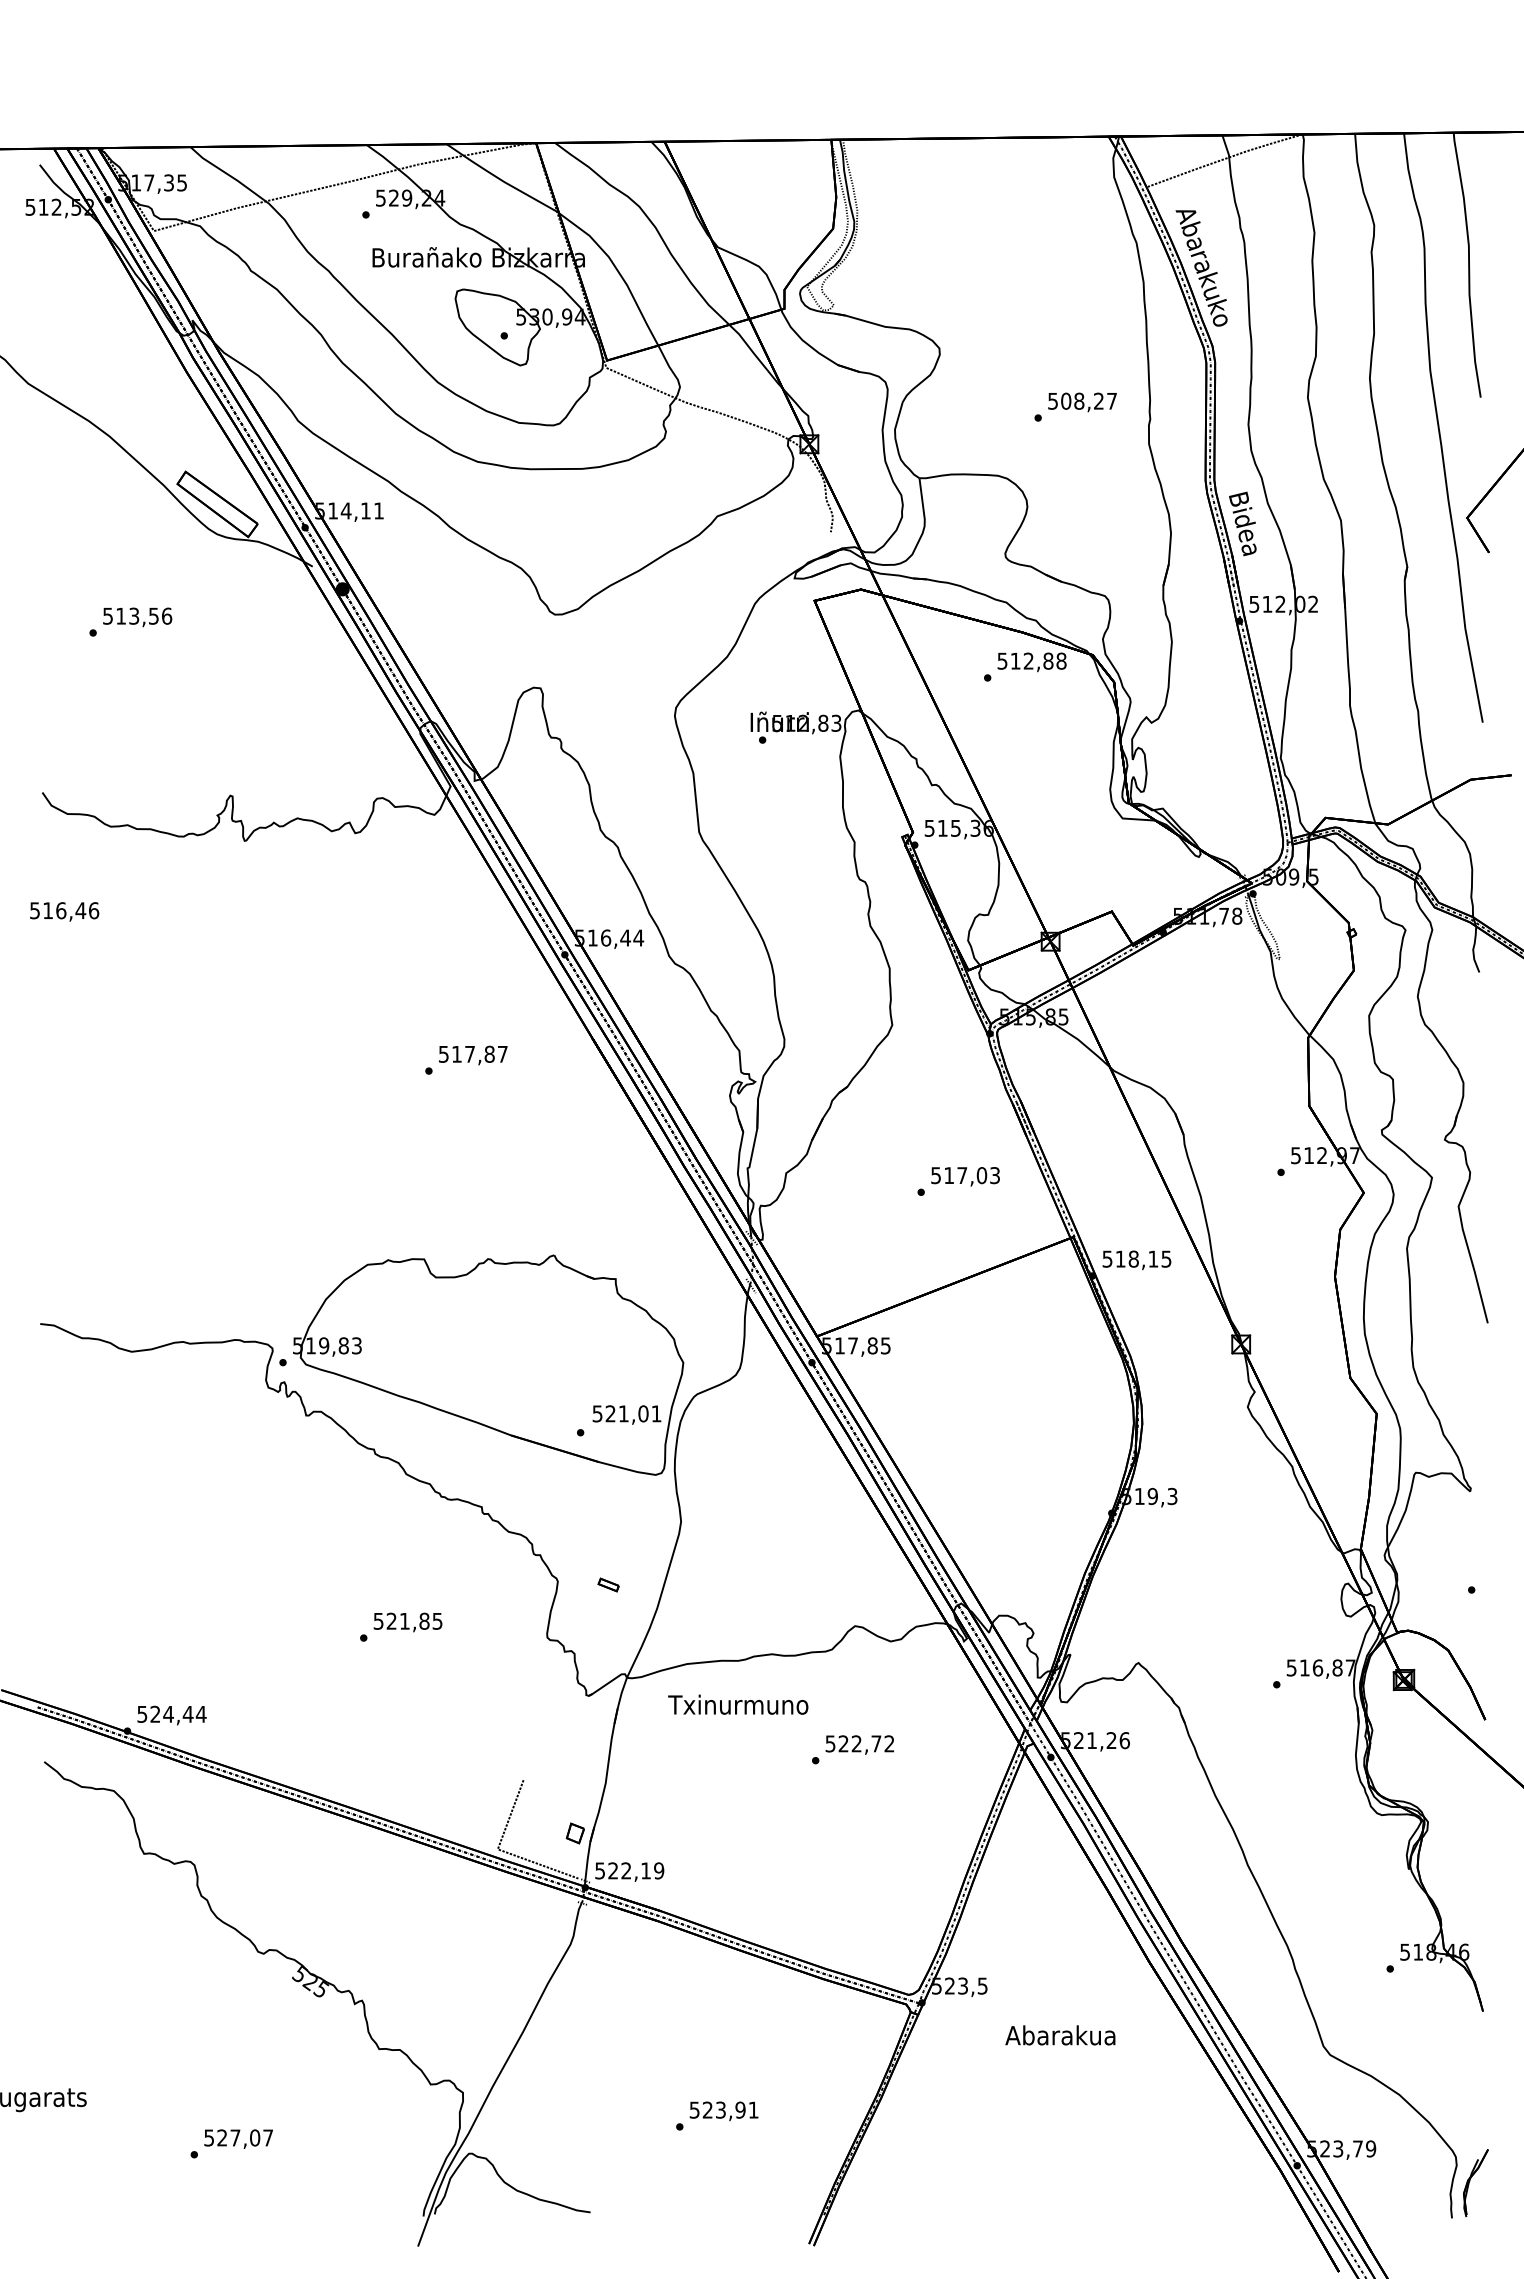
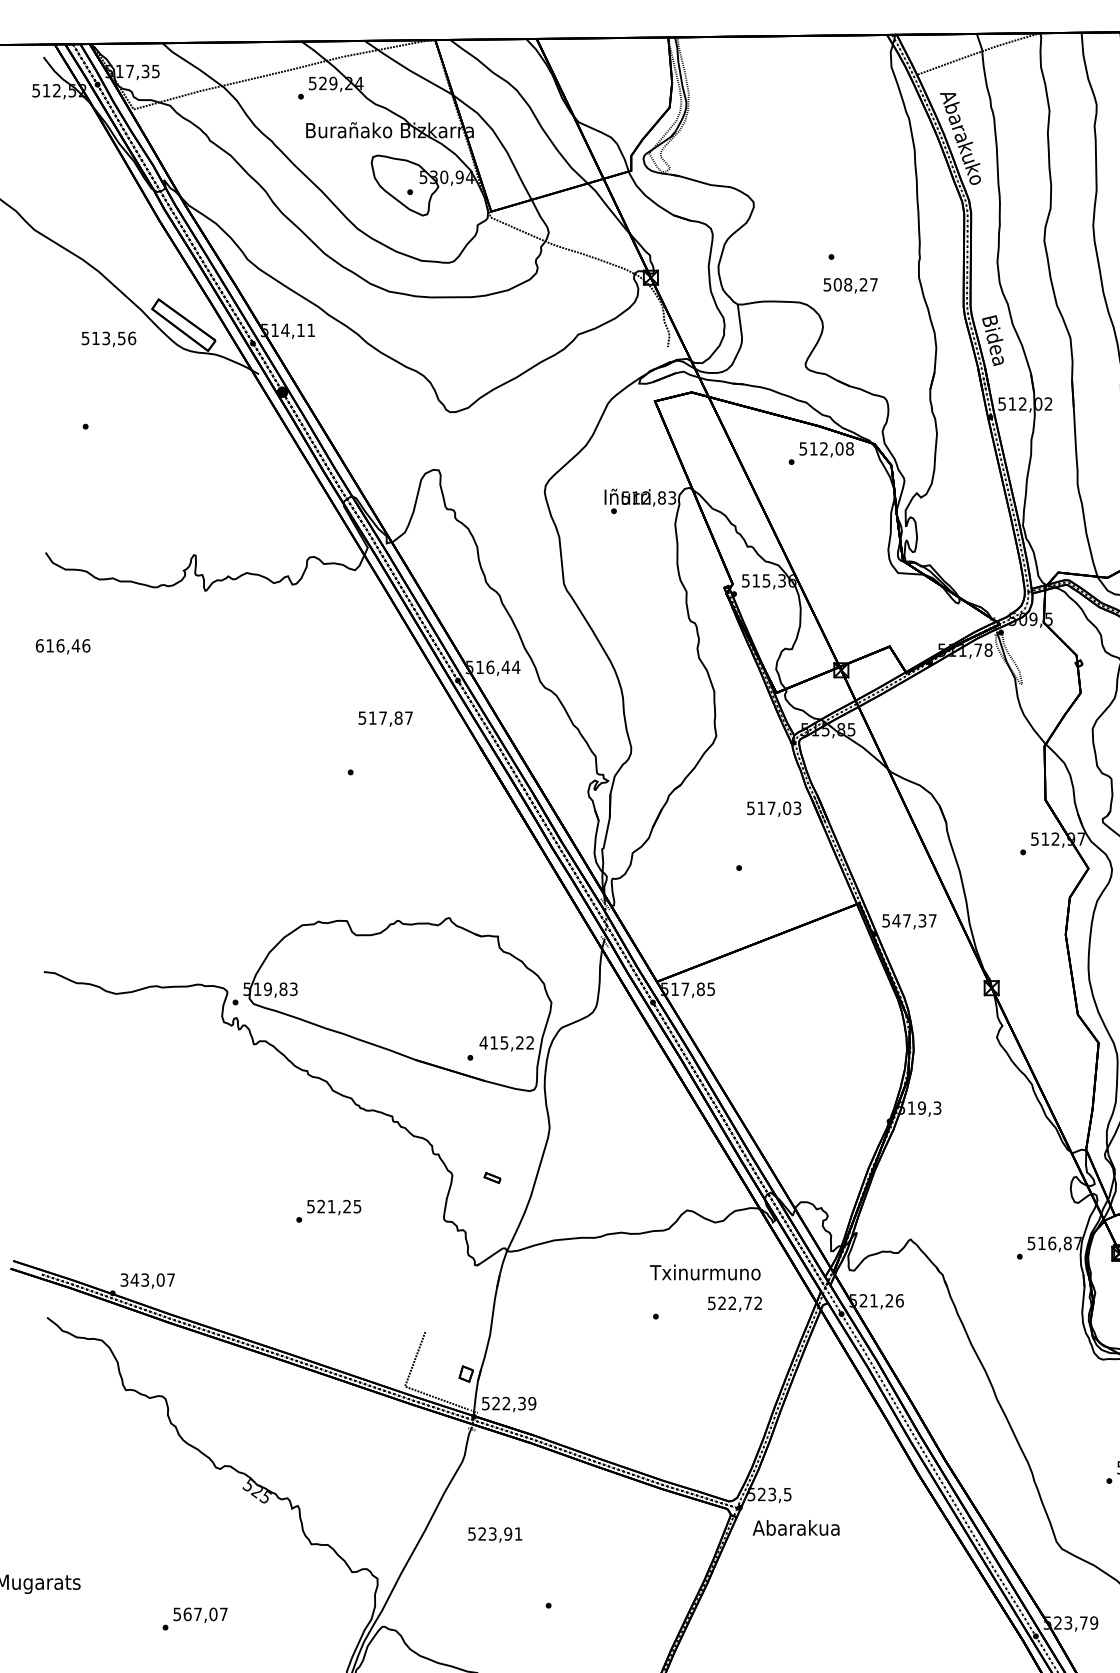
text: (1082, 402) -> (850, 285), moved
text: (137, 617) -> (108, 339), moved
text: (1048, 661) -> (839, 449), 512,88 -> 512,08
text: (35, 910) -> (40, 645), 516,46 -> 616,46
text: (473, 1055) -> (385, 719), moved
text: (965, 1176) -> (774, 809), moved
text: (1143, 1258) -> (914, 920), 518,15 -> 547,37
text: (626, 1413) -> (506, 1042), 521,01 -> 415,22
text: (424, 1620) -> (347, 1206), 521,85 -> 521,25
text: (738, 1704) -> (705, 1272), moved
text: (172, 1713) -> (148, 1279), 524,44 -> 343,07
text: (859, 1744) -> (734, 1303), moved
text: (645, 1870) -> (521, 1403), 522,19 -> 522,39
text: (1060, 2035) -> (796, 1528), moved
text: (723, 2111) -> (494, 1535), moved
text: (222, 2137) -> (187, 1614), 527,07 -> 567,07

